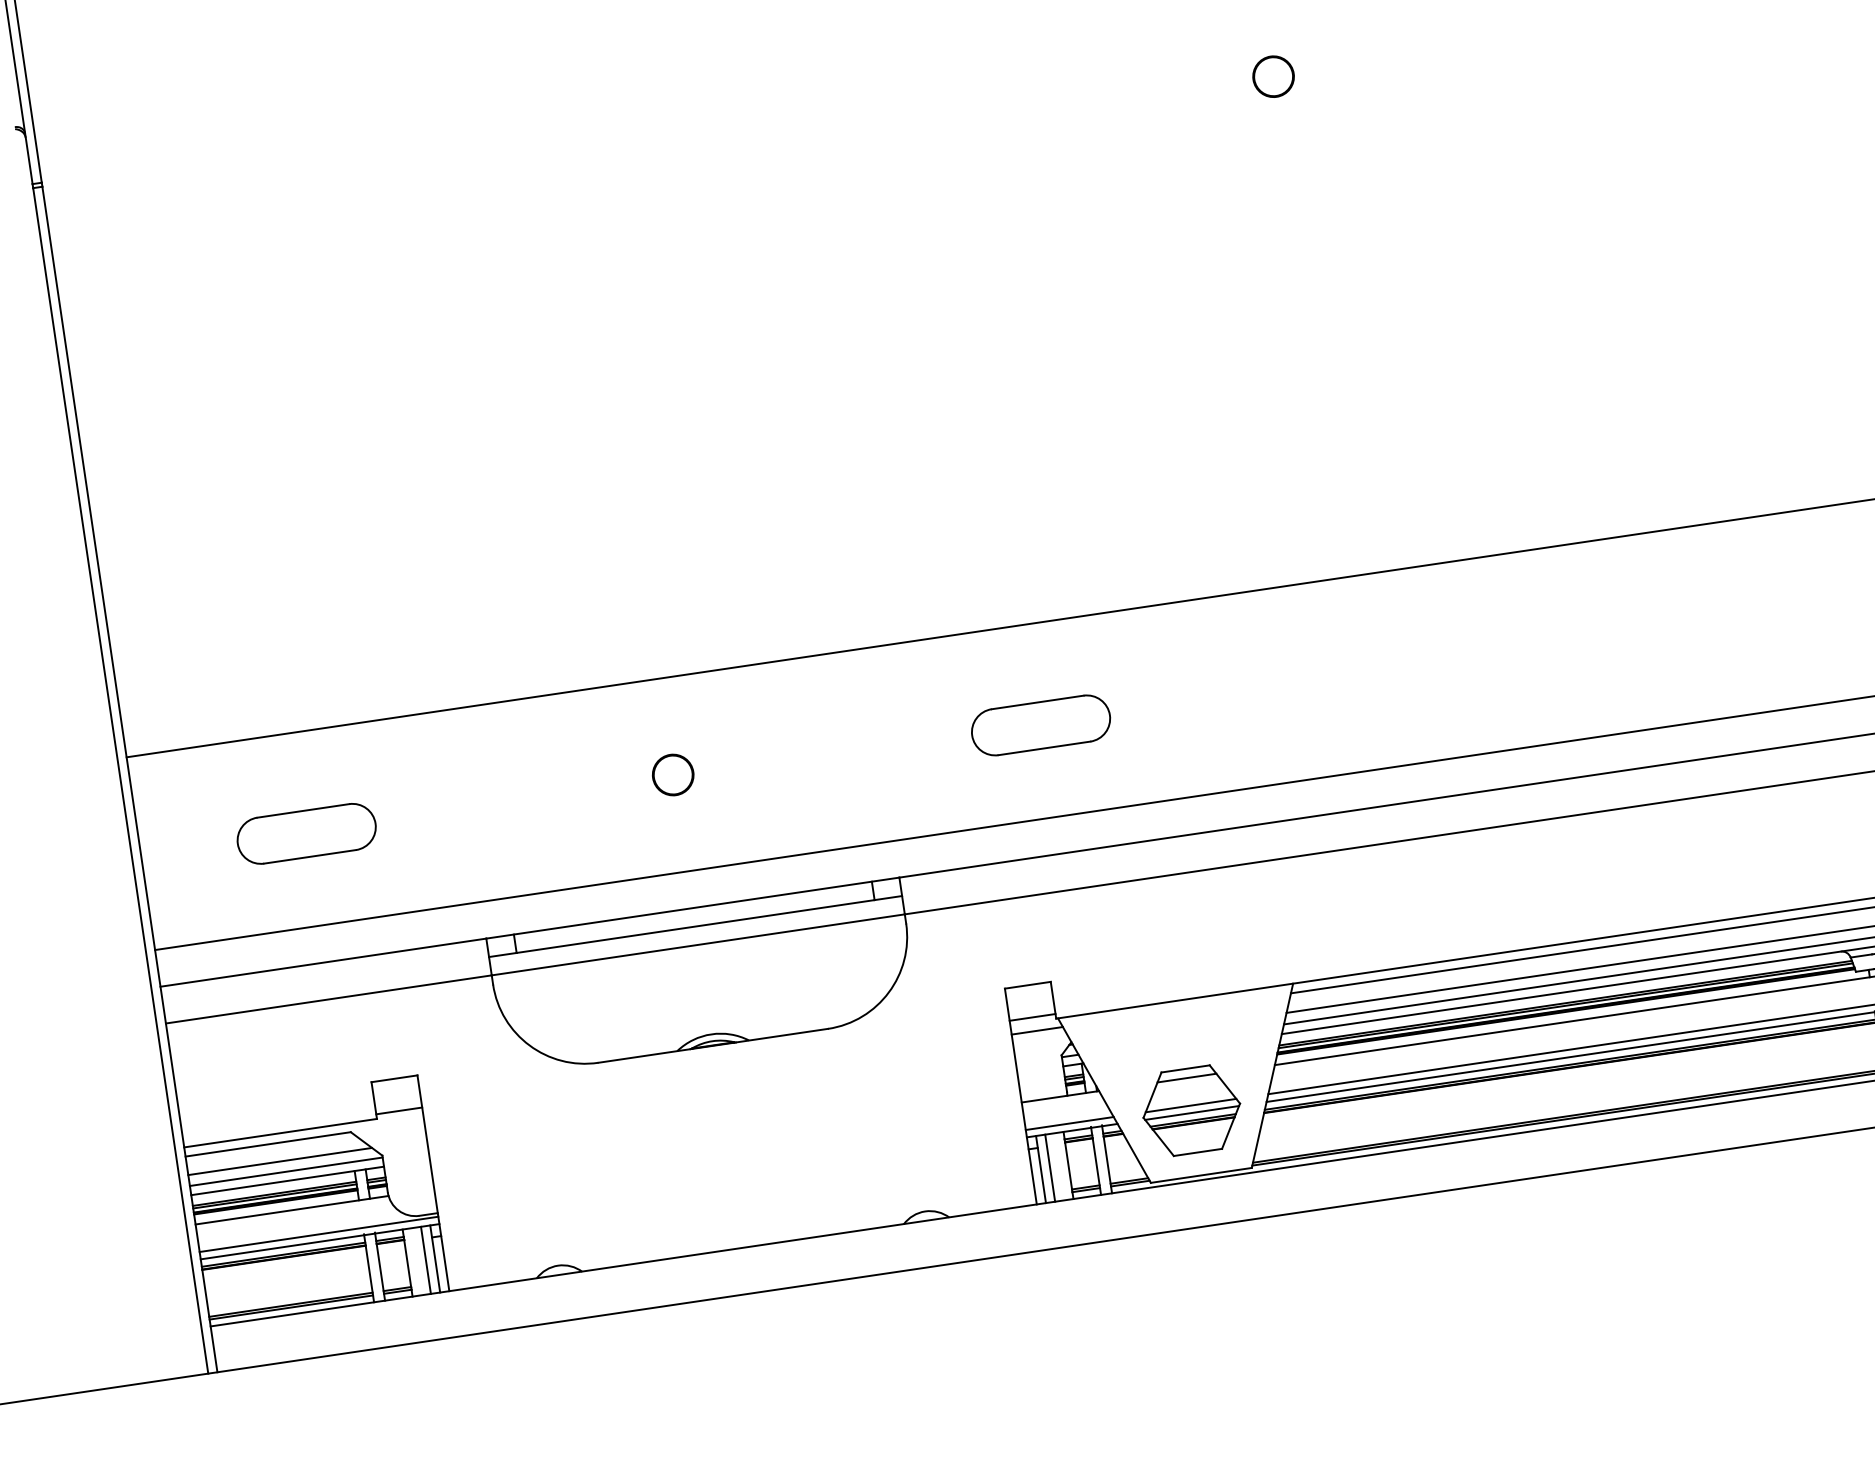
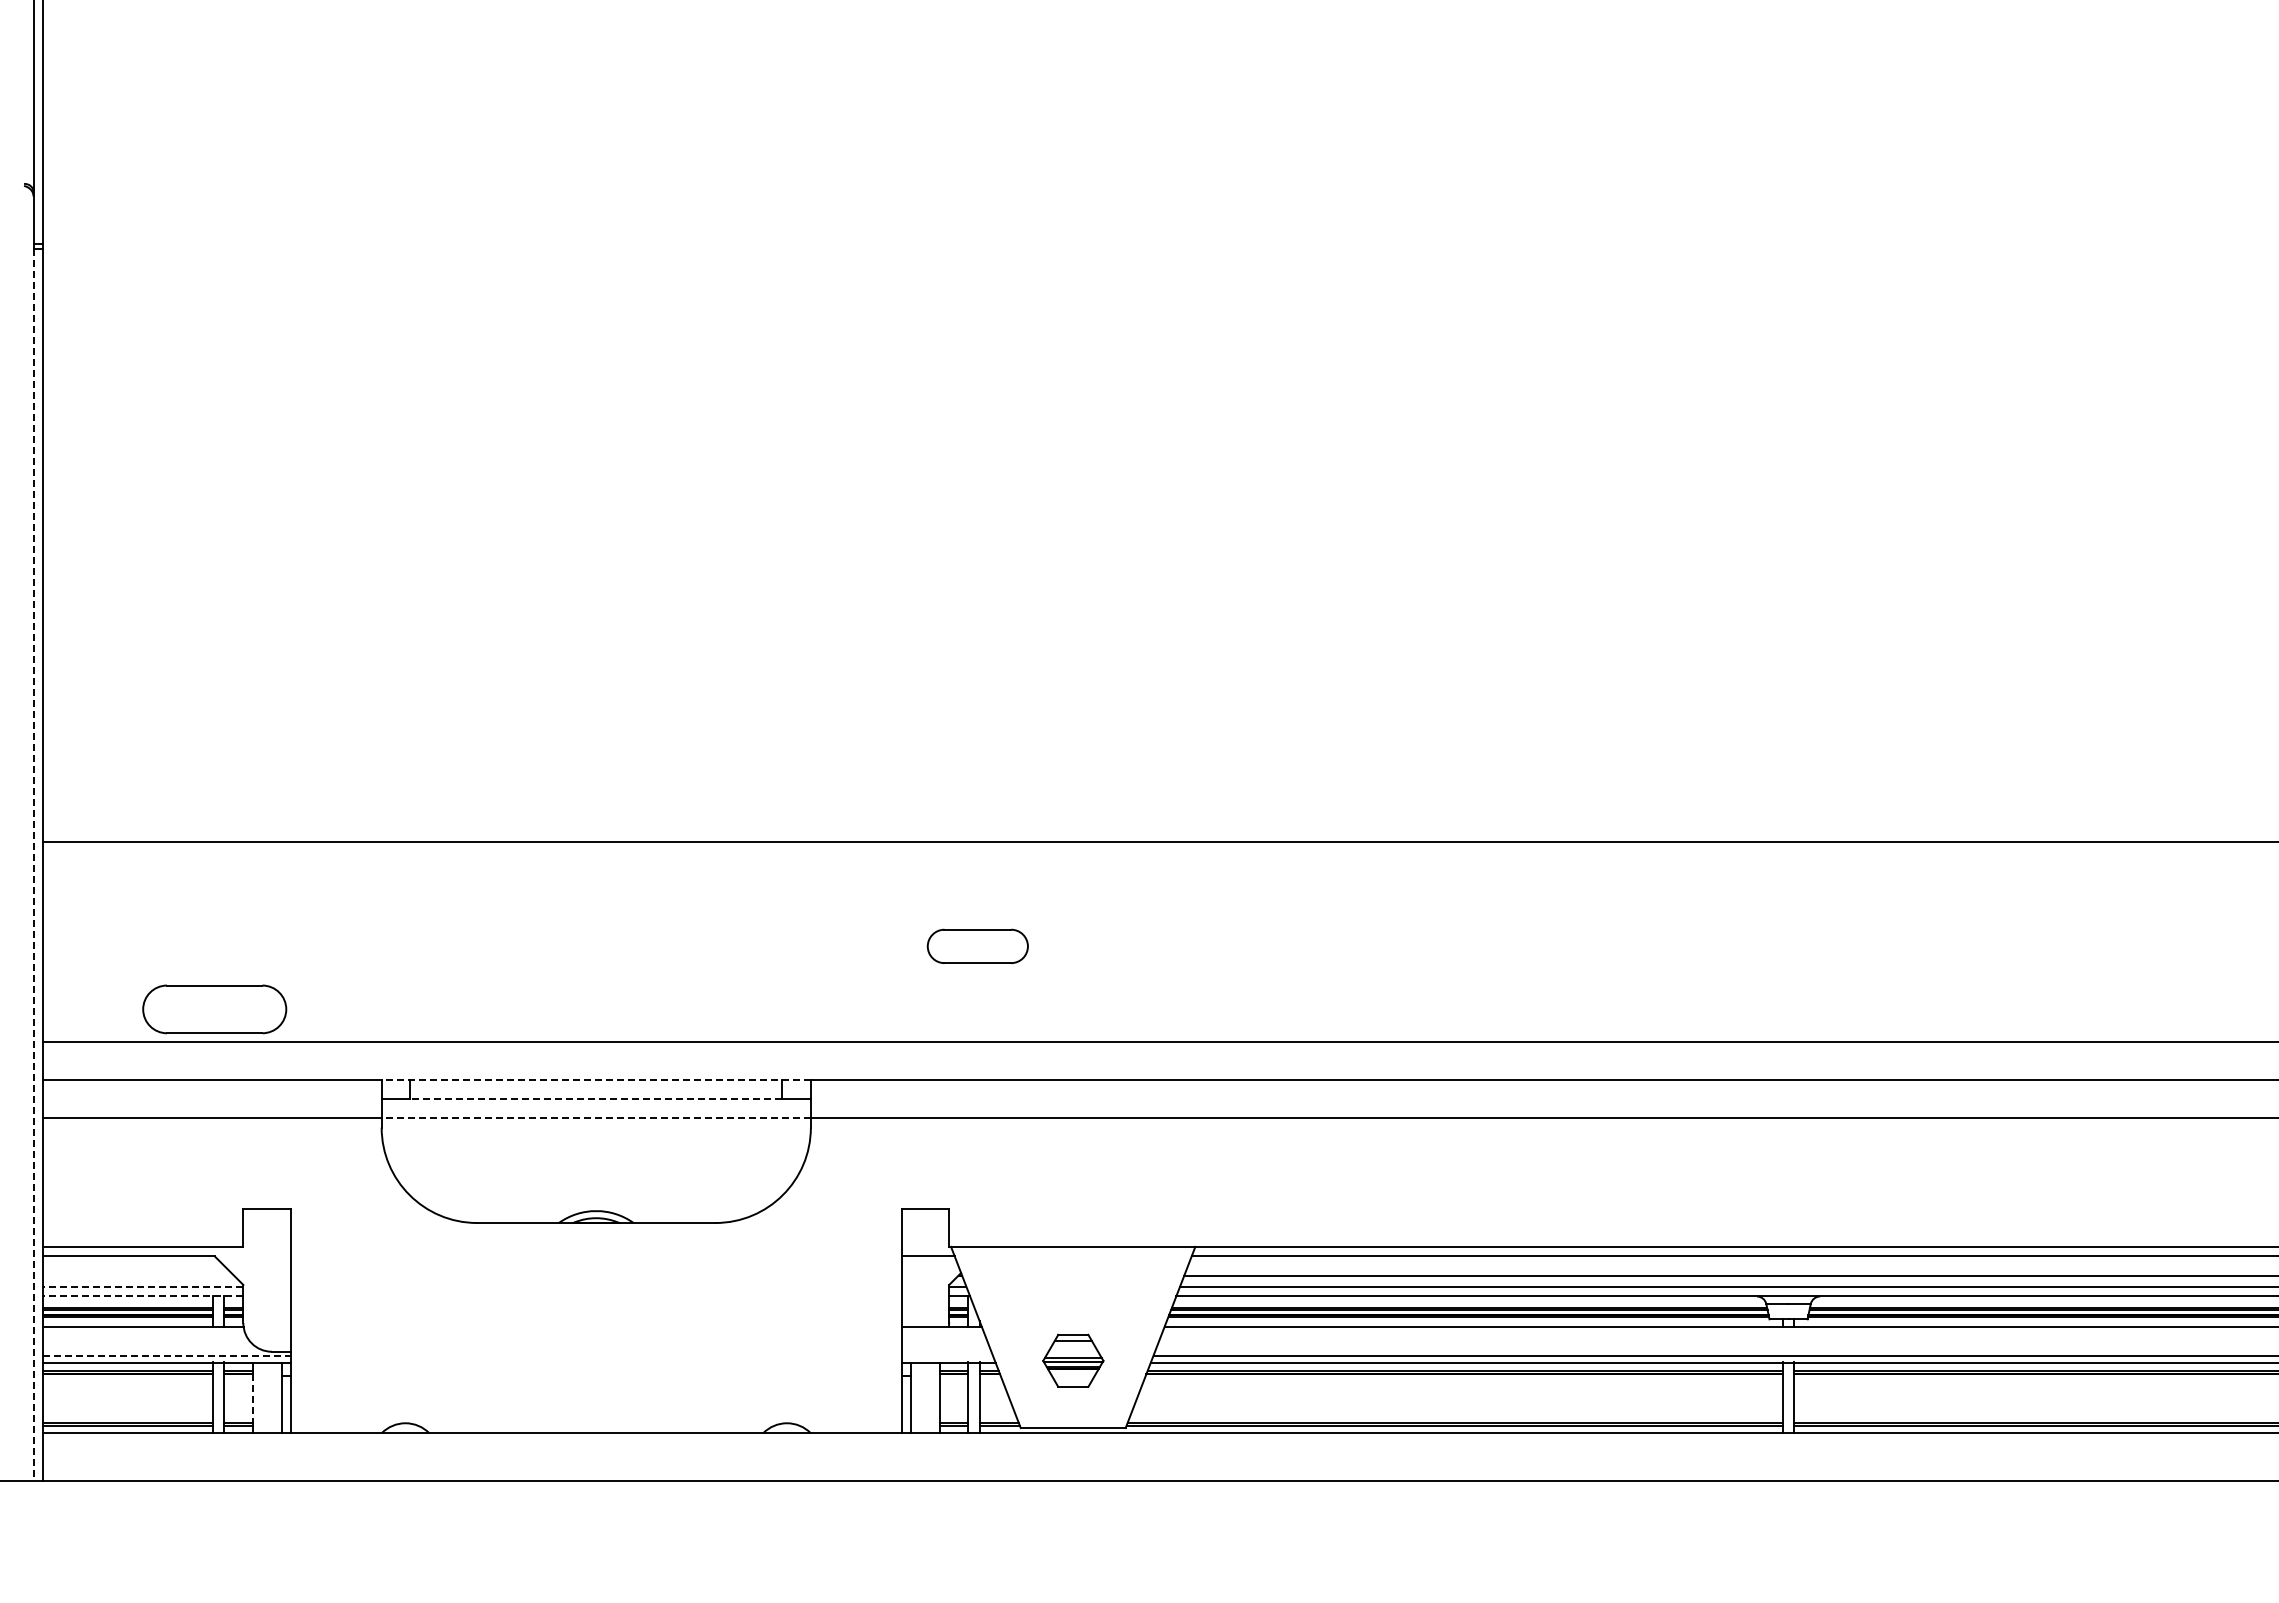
part: (1273, 76) -> (1311, 321), removed
part: (1040, 725) -> (977, 946), size x0.7
part: (673, 774) -> (596, 941), removed
line: (120, 780) -> (33, 864), solid -> dashed
part: (306, 833) -> (214, 1009), moved
line: (693, 907) -> (596, 1079), solid -> dashed
line: (695, 926) -> (596, 1099), solid -> dashed
line: (698, 945) -> (596, 1118), solid -> dashed
line: (1032, 1017) -> (925, 1242), removed
part: (1192, 1110) -> (1073, 1360), size x0.6
line: (399, 1111) -> (267, 1242), removed
line: (1069, 1123) -> (946, 1355), removed
line: (280, 1161) -> (138, 1275), removed
line: (1050, 1167) -> (920, 1397), removed
line: (285, 1171) -> (142, 1286), solid -> dashed
line: (286, 1181) -> (142, 1296), solid -> dashed
line: (319, 1234) -> (167, 1355), solid -> dashed
line: (425, 1259) -> (271, 1397), removed
line: (407, 1264) -> (252, 1399), solid -> dashed

